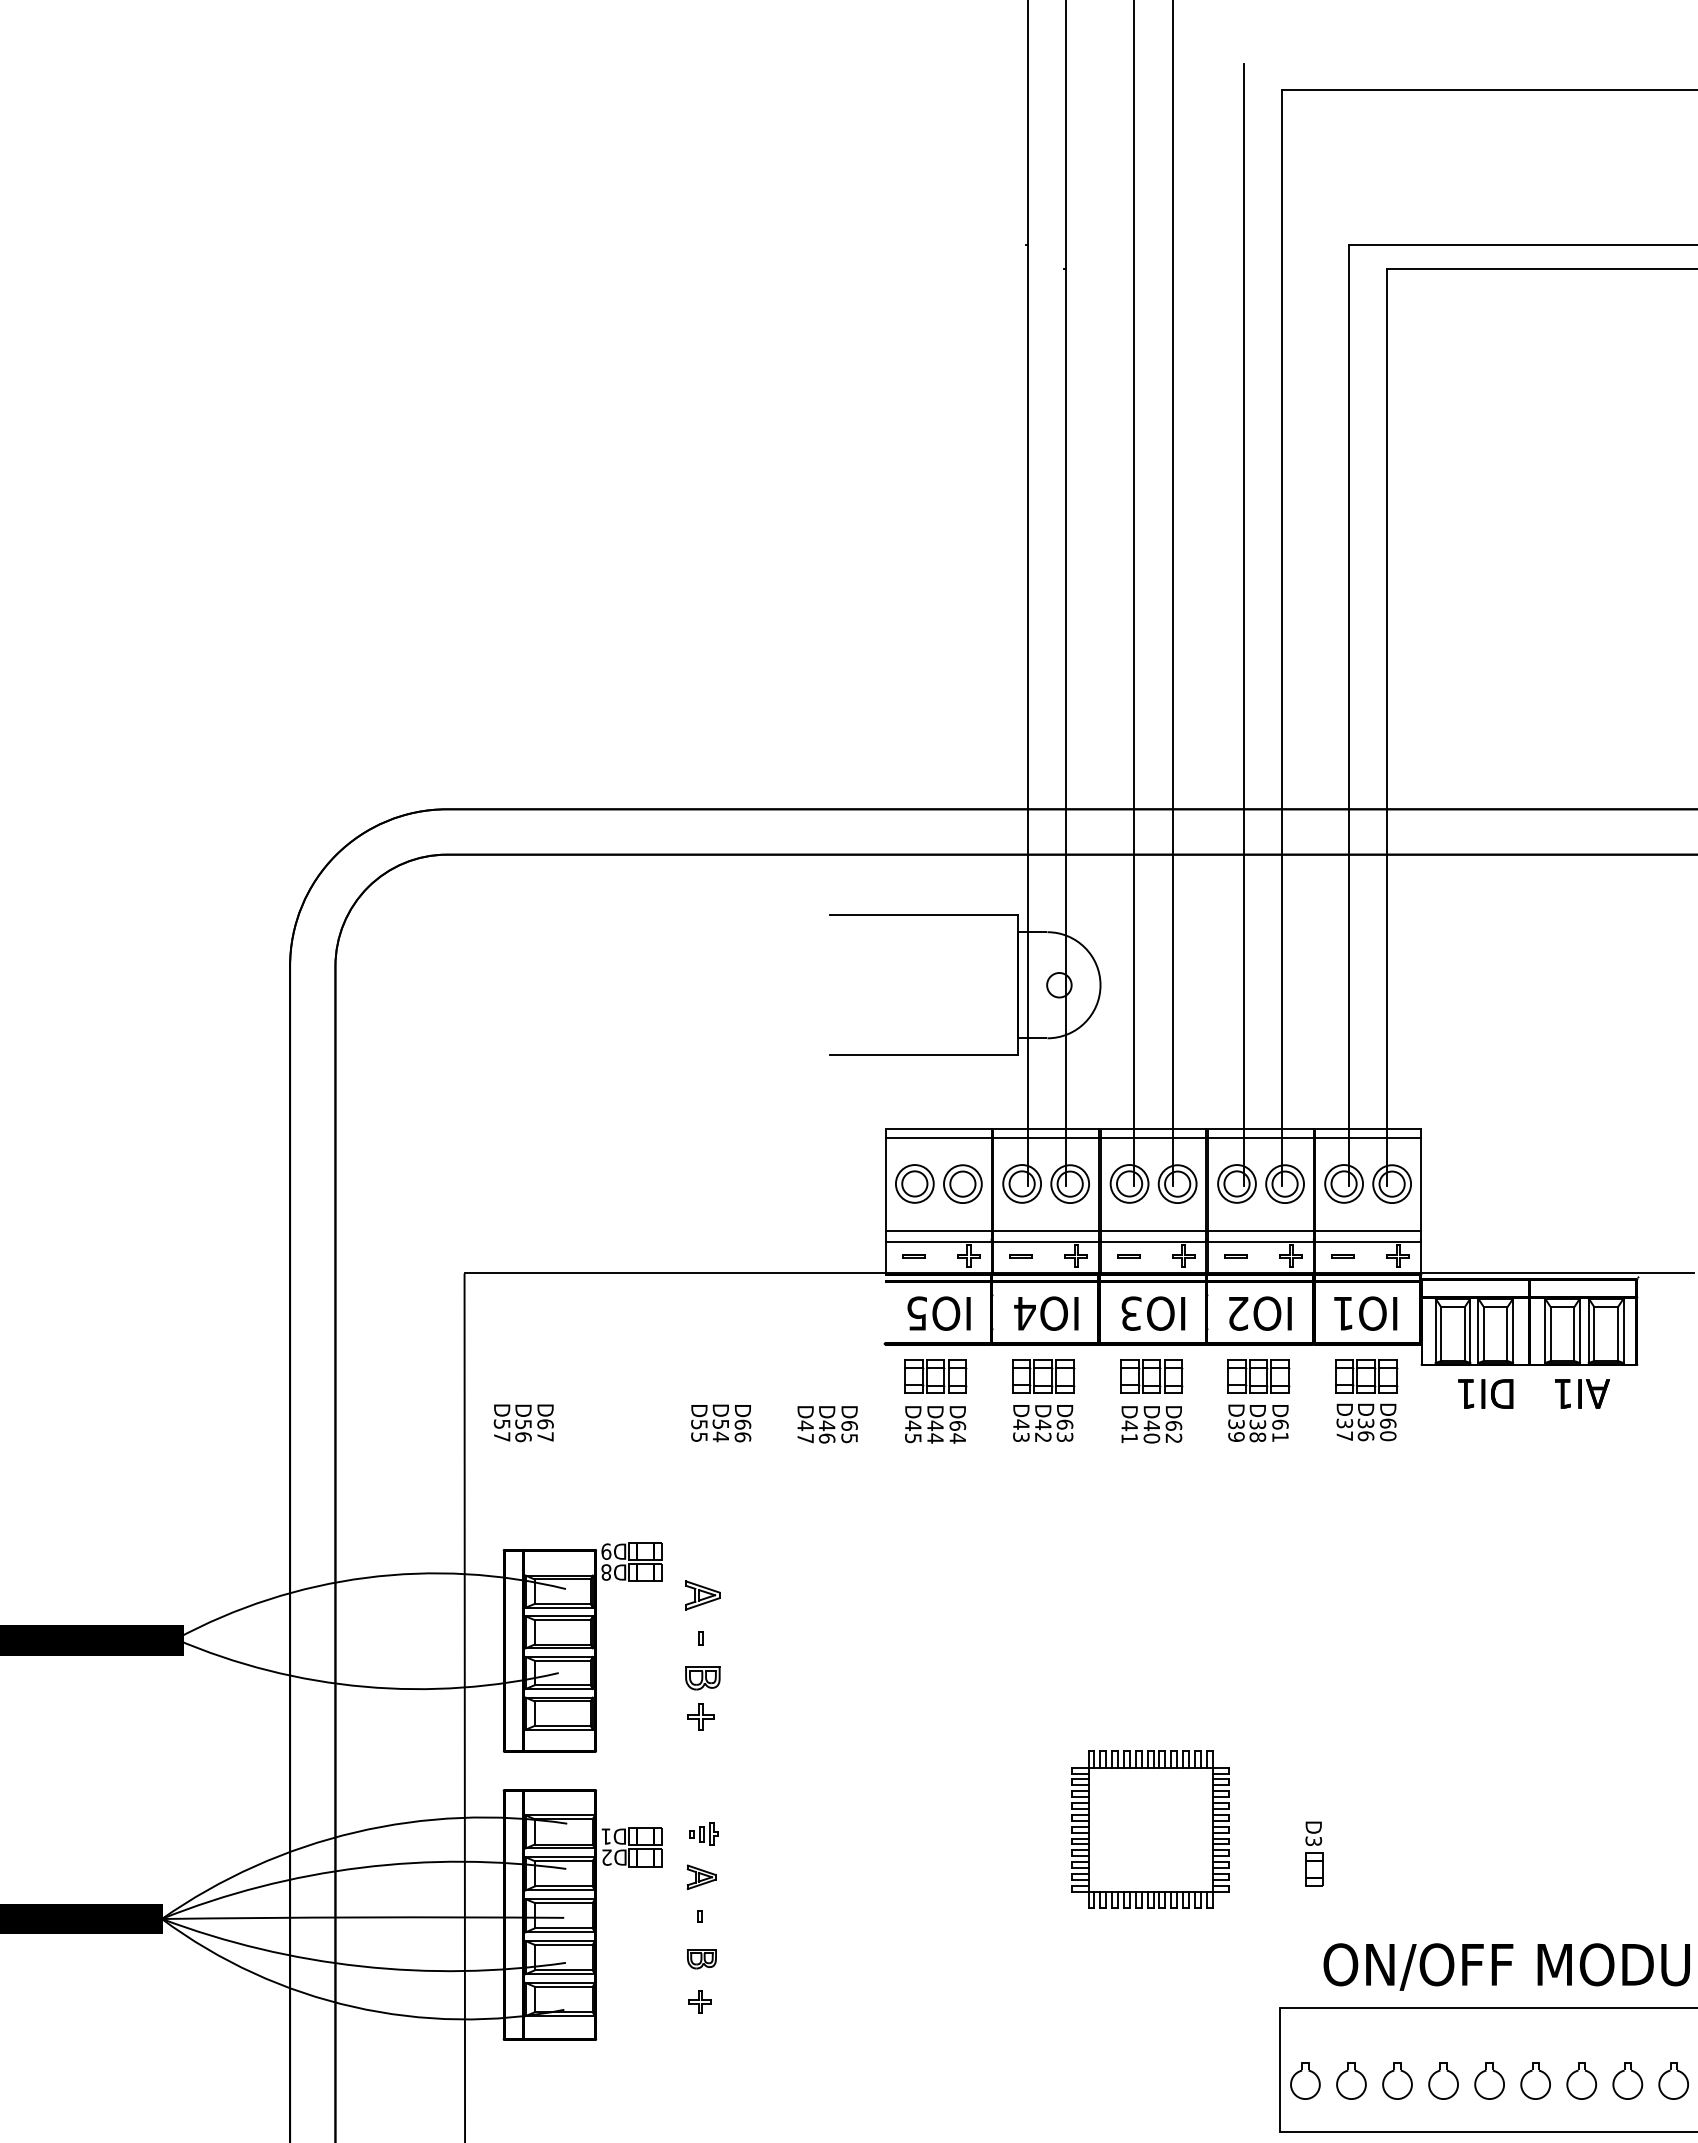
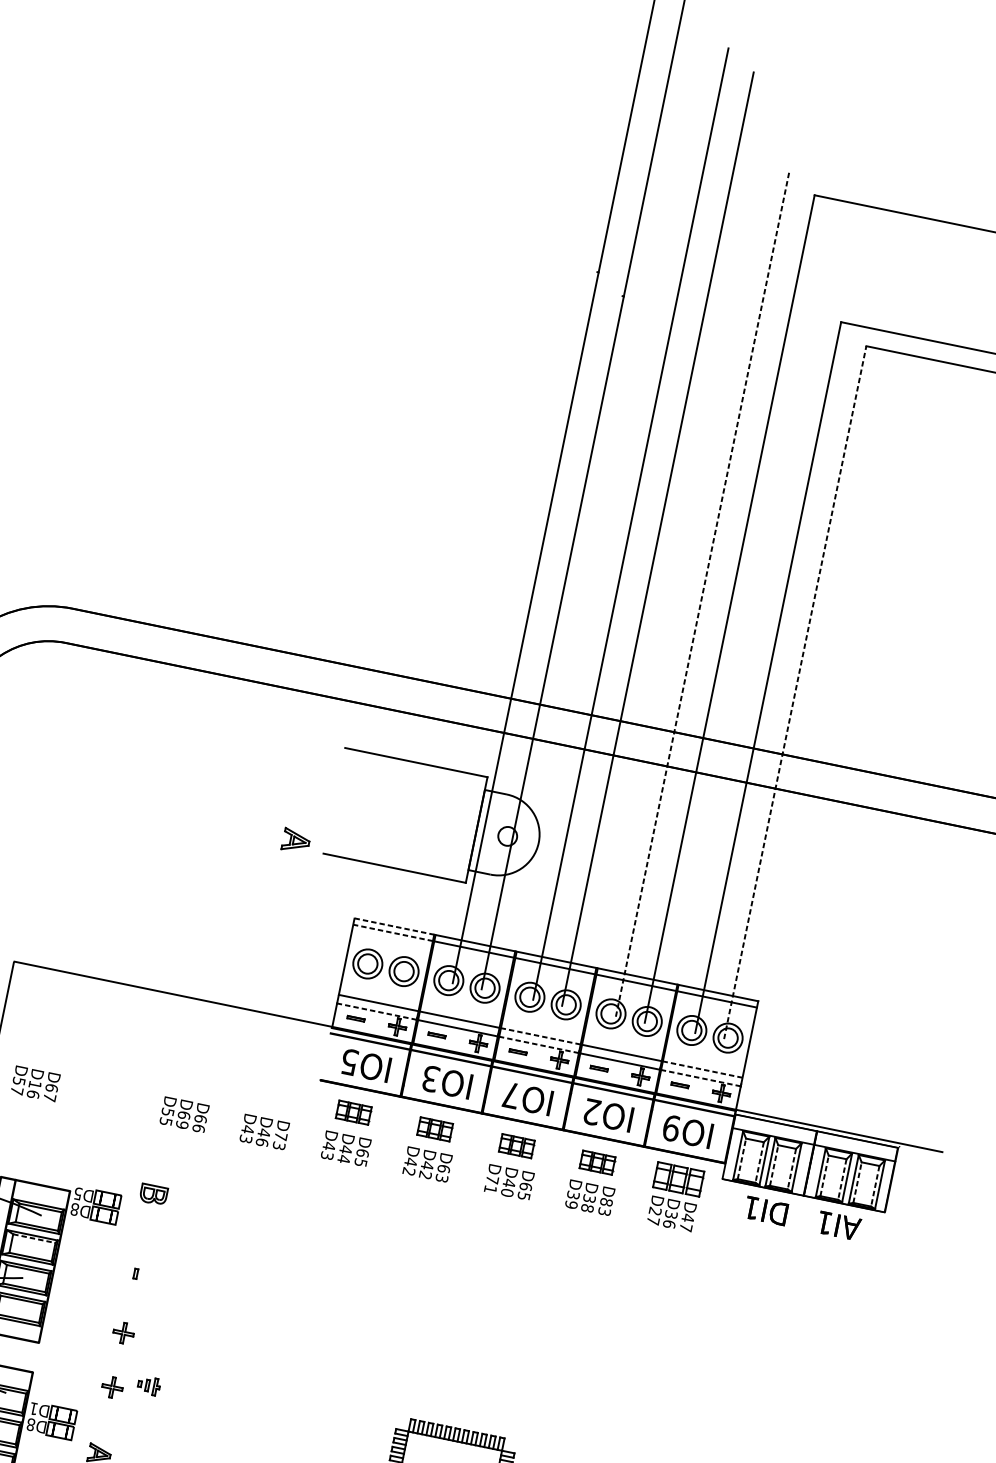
line: (1243, 625) -> (702, 593), solid -> dashed
line: (1387, 727) -> (795, 692), solid -> dashed
line: (938, 1129) -> (394, 926), solid -> dashed
line: (938, 1137) -> (392, 932), solid -> dashed
line: (1153, 1230) -> (540, 1036), solid -> dashed
line: (1368, 1230) -> (703, 1069), solid -> dashed
line: (938, 1242) -> (376, 1011), solid -> dashed
line: (1153, 1242) -> (538, 1045), solid -> dashed
line: (1368, 1242) -> (701, 1078), solid -> dashed
text: (1024, 1313) -> (430, 1078), IO4 -> IO3
text: (1131, 1313) -> (511, 1095), IO3 -> IO7
text: (1343, 1313) -> (671, 1128), IO1 -> IO9
line: (1441, 1334) -> (742, 1159), solid -> dashed
line: (1464, 1334) -> (759, 1162), solid -> dashed
line: (1483, 1334) -> (773, 1165), solid -> dashed
line: (1507, 1334) -> (791, 1169), solid -> dashed
line: (1550, 1334) -> (824, 1176), solid -> dashed
line: (1574, 1334) -> (842, 1179), solid -> dashed
line: (1594, 1334) -> (857, 1182), solid -> dashed
line: (1617, 1334) -> (874, 1186), solid -> dashed
part: (935, 1376) -> (353, 1112), size x0.7
part: (1043, 1376) -> (435, 1129), size x0.7
part: (1151, 1376) -> (516, 1146), size x0.7
part: (1258, 1376) -> (597, 1162), size x0.7
text: (1344, 1423) -> (655, 1211), D37 -> D27
text: (523, 1424) -> (35, 1084), D56 -> D16
text: (1129, 1425) -> (492, 1179), D41 -> D71
text: (1388, 1429) -> (687, 1222), D60 -> D47
text: (720, 1430) -> (182, 1119), D54 -> D69
text: (1280, 1430) -> (605, 1206), D61 -> D83
text: (849, 1432) -> (279, 1141), D65 -> D73
text: (1021, 1436) -> (409, 1171), D43 -> D42
text: (805, 1438) -> (245, 1139), D47 -> D43
text: (913, 1438) -> (327, 1155), D45 -> D43
text: (957, 1438) -> (360, 1162), D64 -> D65
text: (1173, 1438) -> (523, 1196), D62 -> D65
text: (606, 1551) -> (78, 1193), D9 -> D5
part: (702, 1595) -> (296, 841), moved
line: (563, 1620) -> (34, 1239), solid -> dashed
part: (702, 1678) -> (153, 1194), moved
part: (700, 1788) -> (112, 1387), added
part: (703, 1833) -> (148, 1385), moved
text: (606, 1857) -> (30, 1424), D2 -> D8

